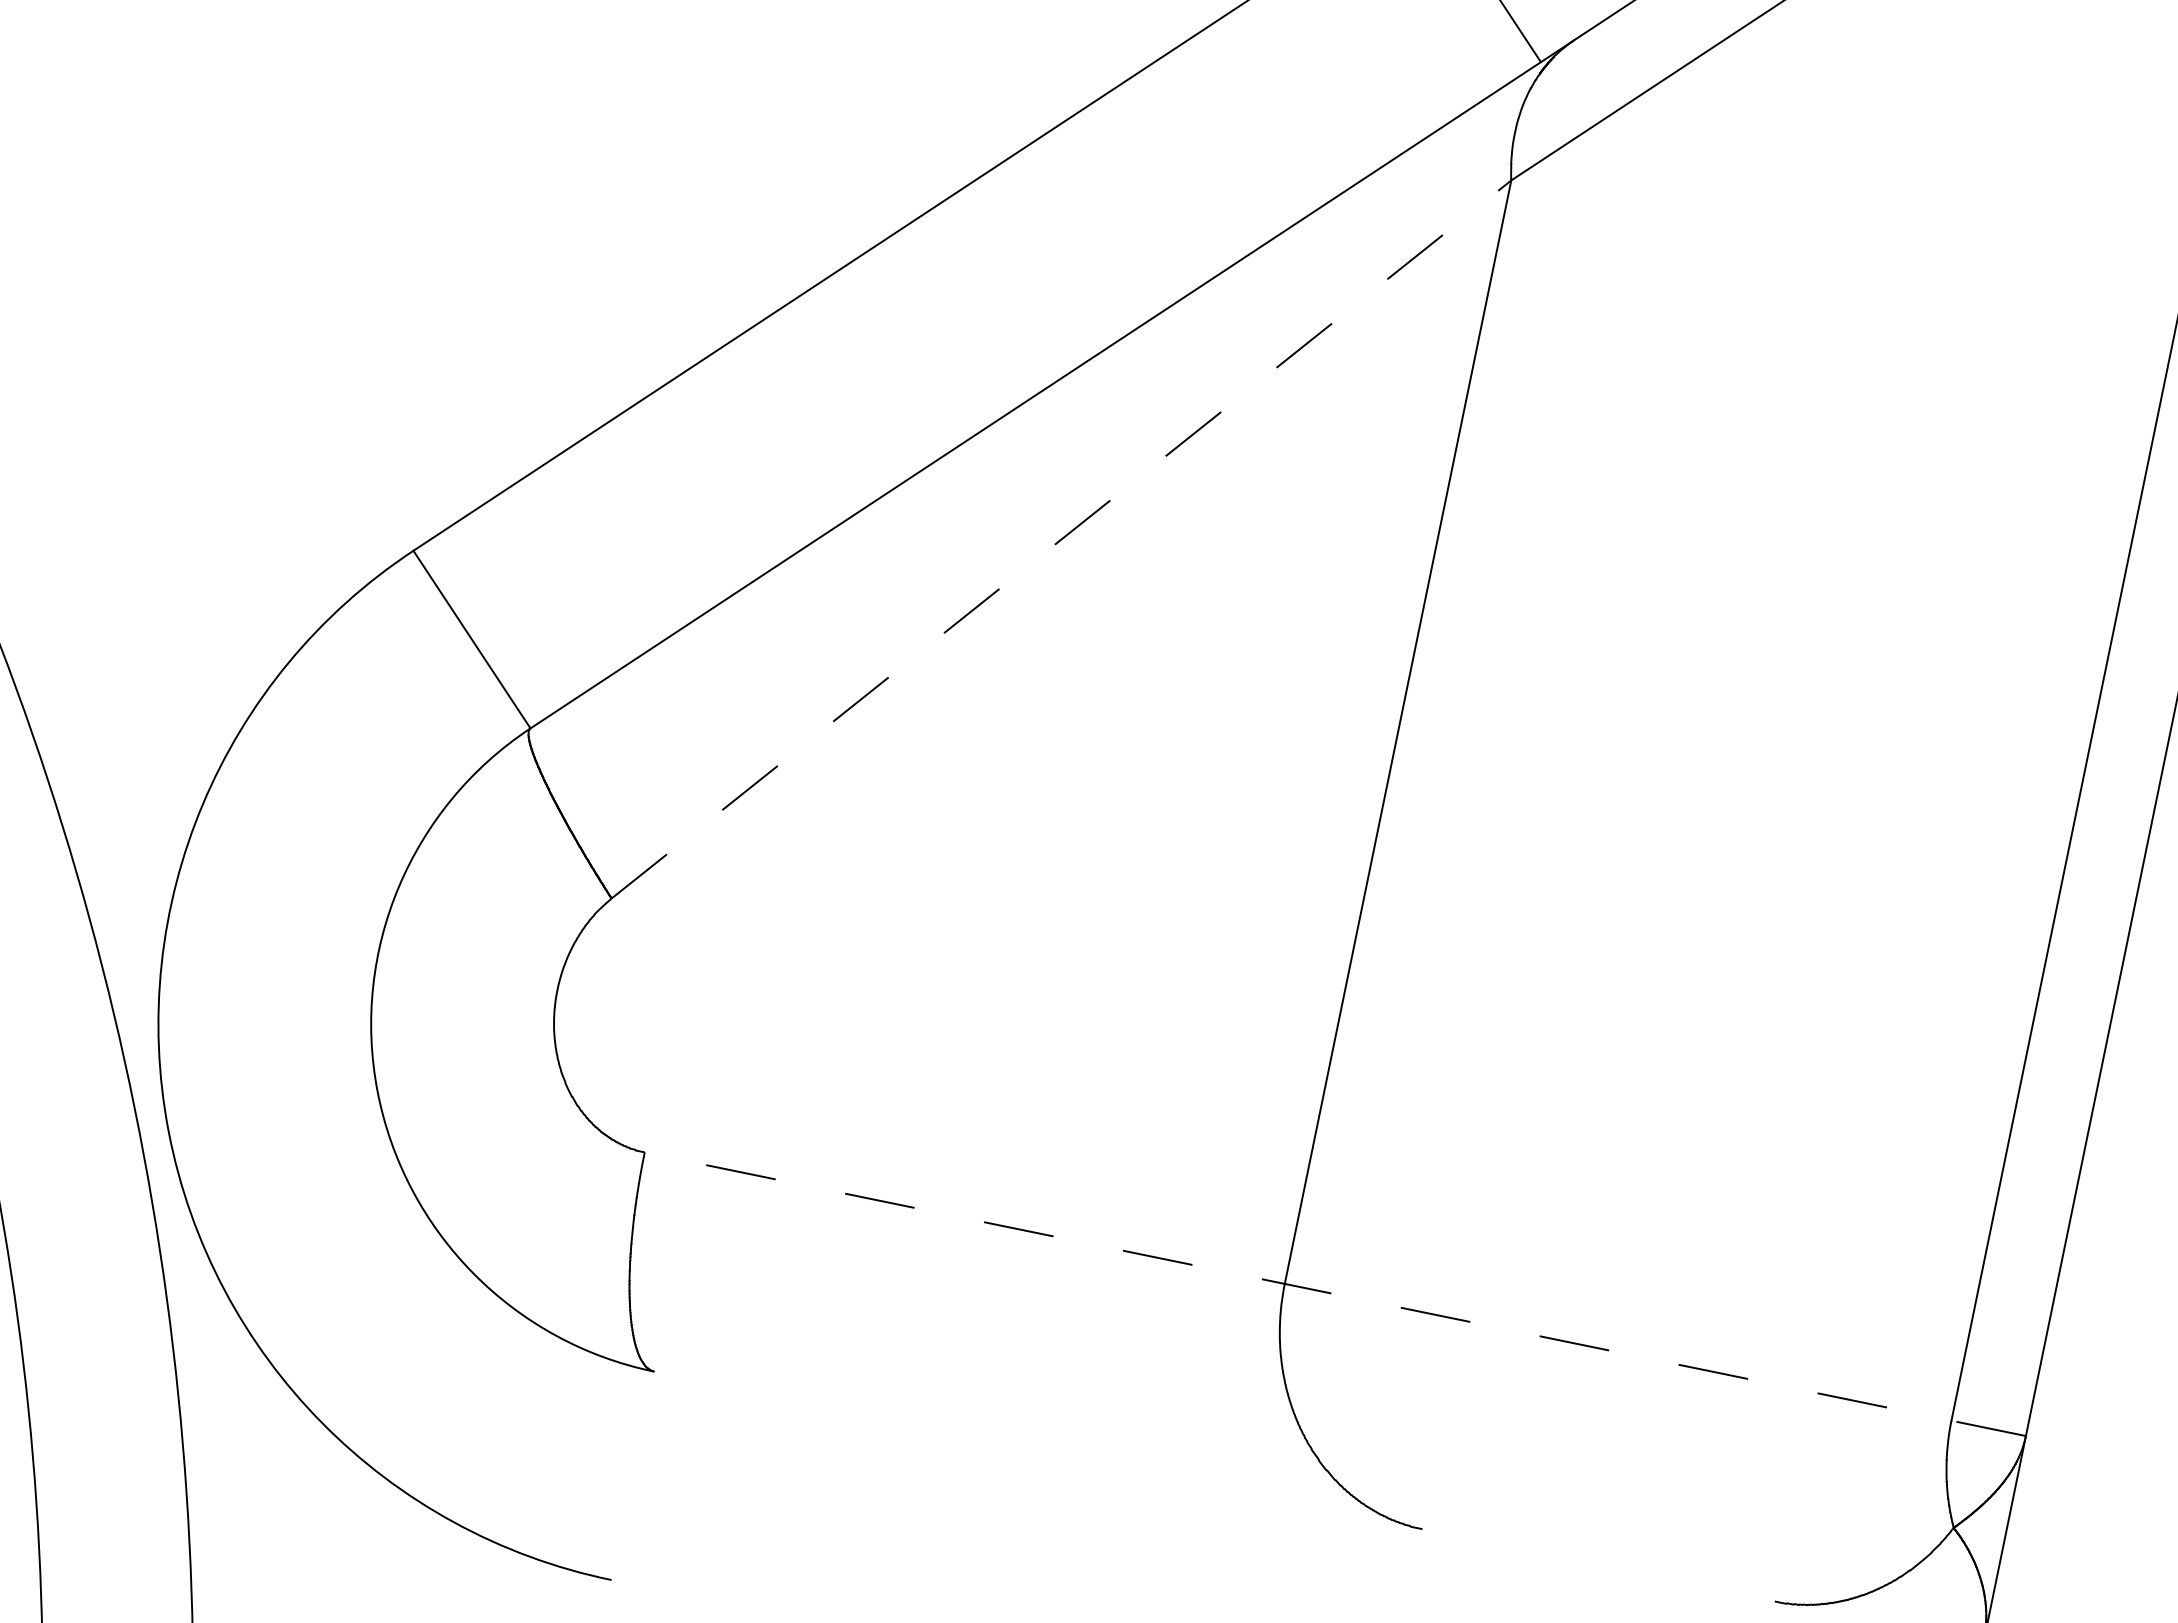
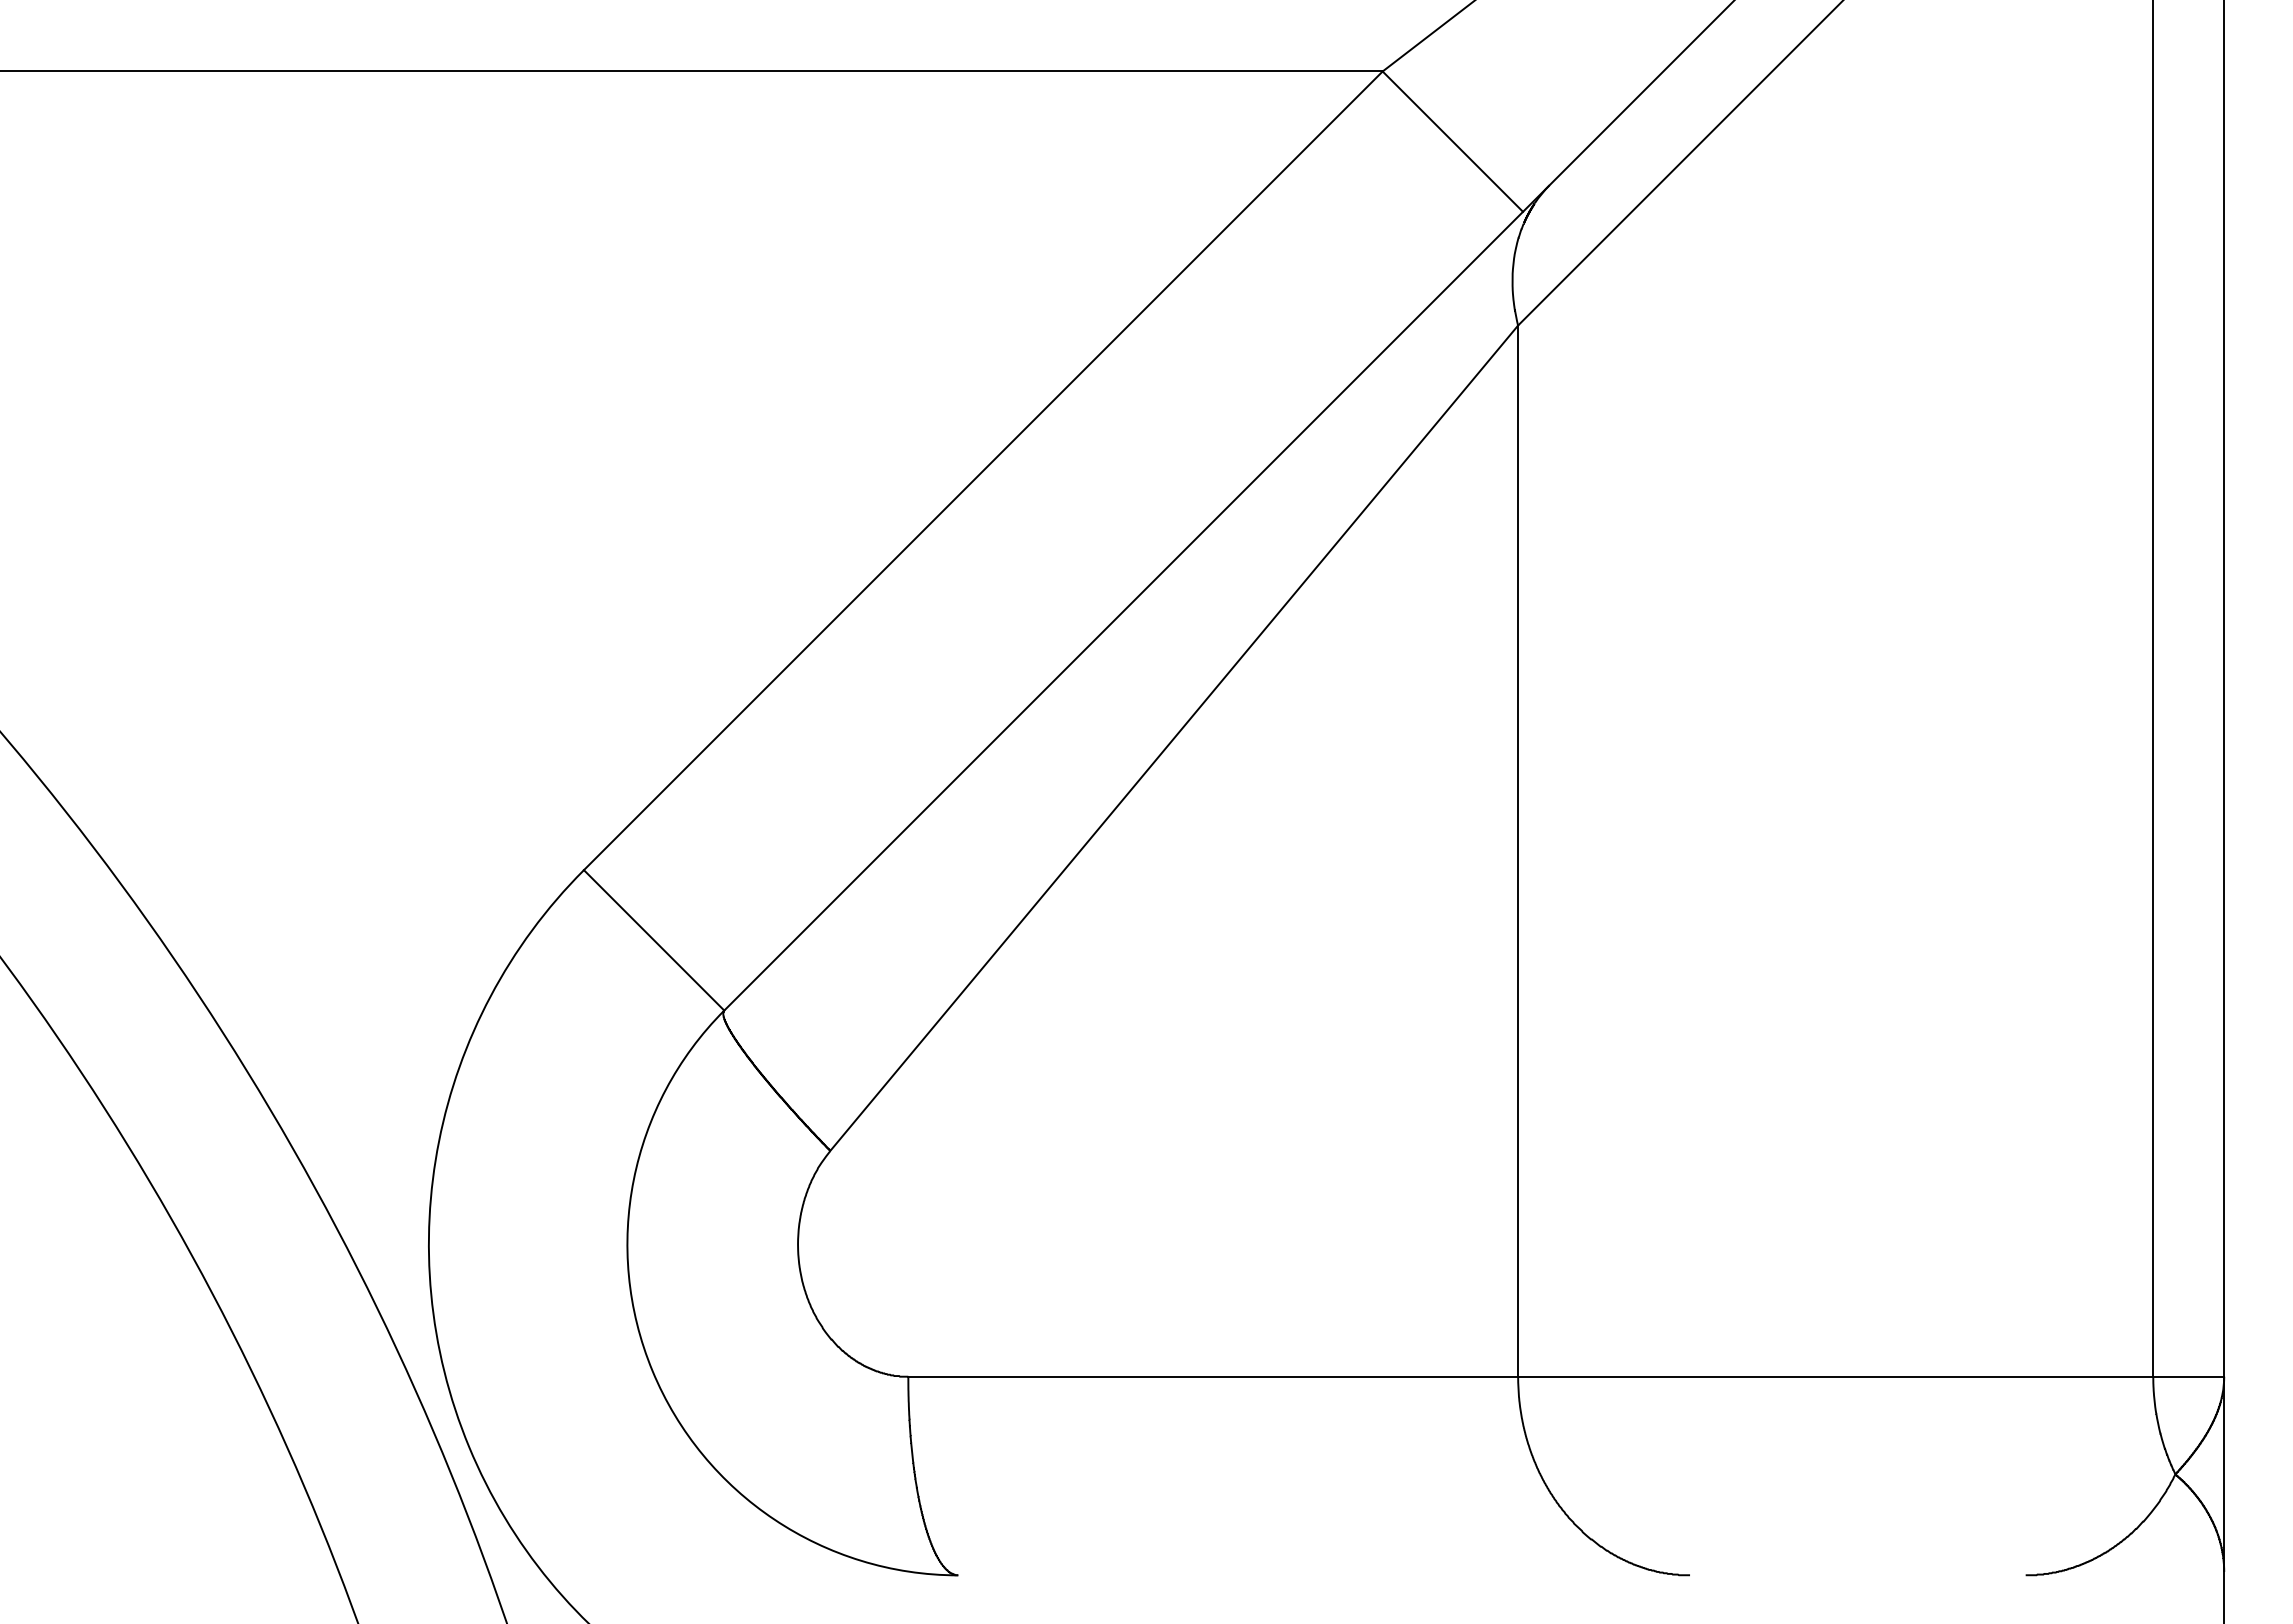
line: (1061, 538) -> (1174, 737), dashed -> solid
line: (1335, 1293) -> (1566, 1376), dashed -> solid

